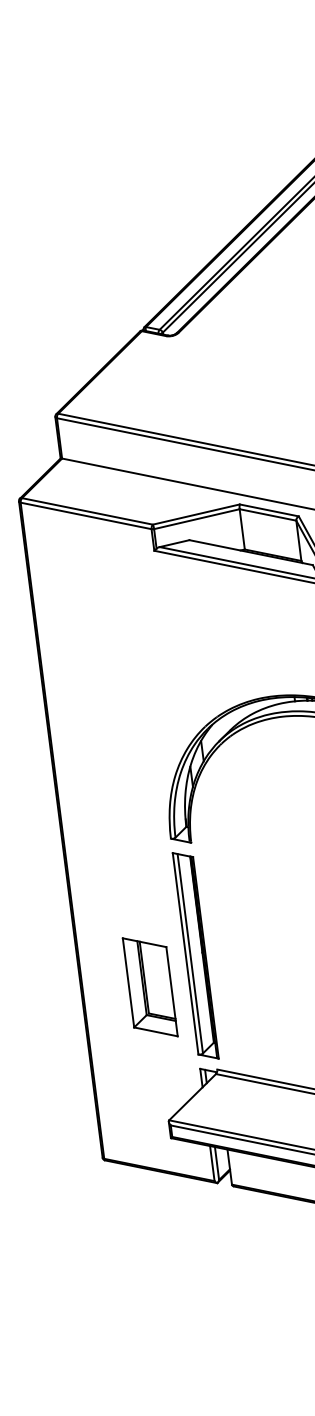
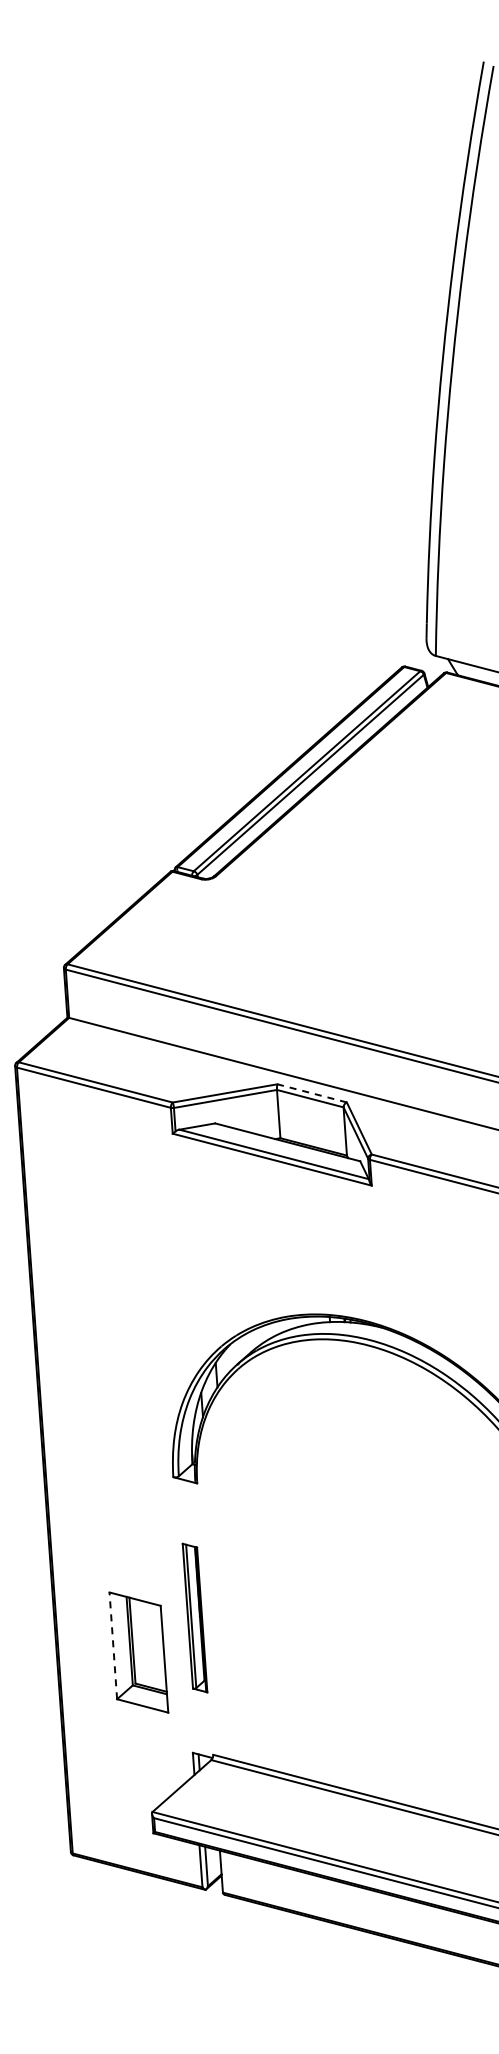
line: (269, 510) -> (312, 1093), solid -> dashed
part: (195, 955) -> (194, 1617), size x0.6
line: (128, 982) -> (113, 1645), solid -> dashed

